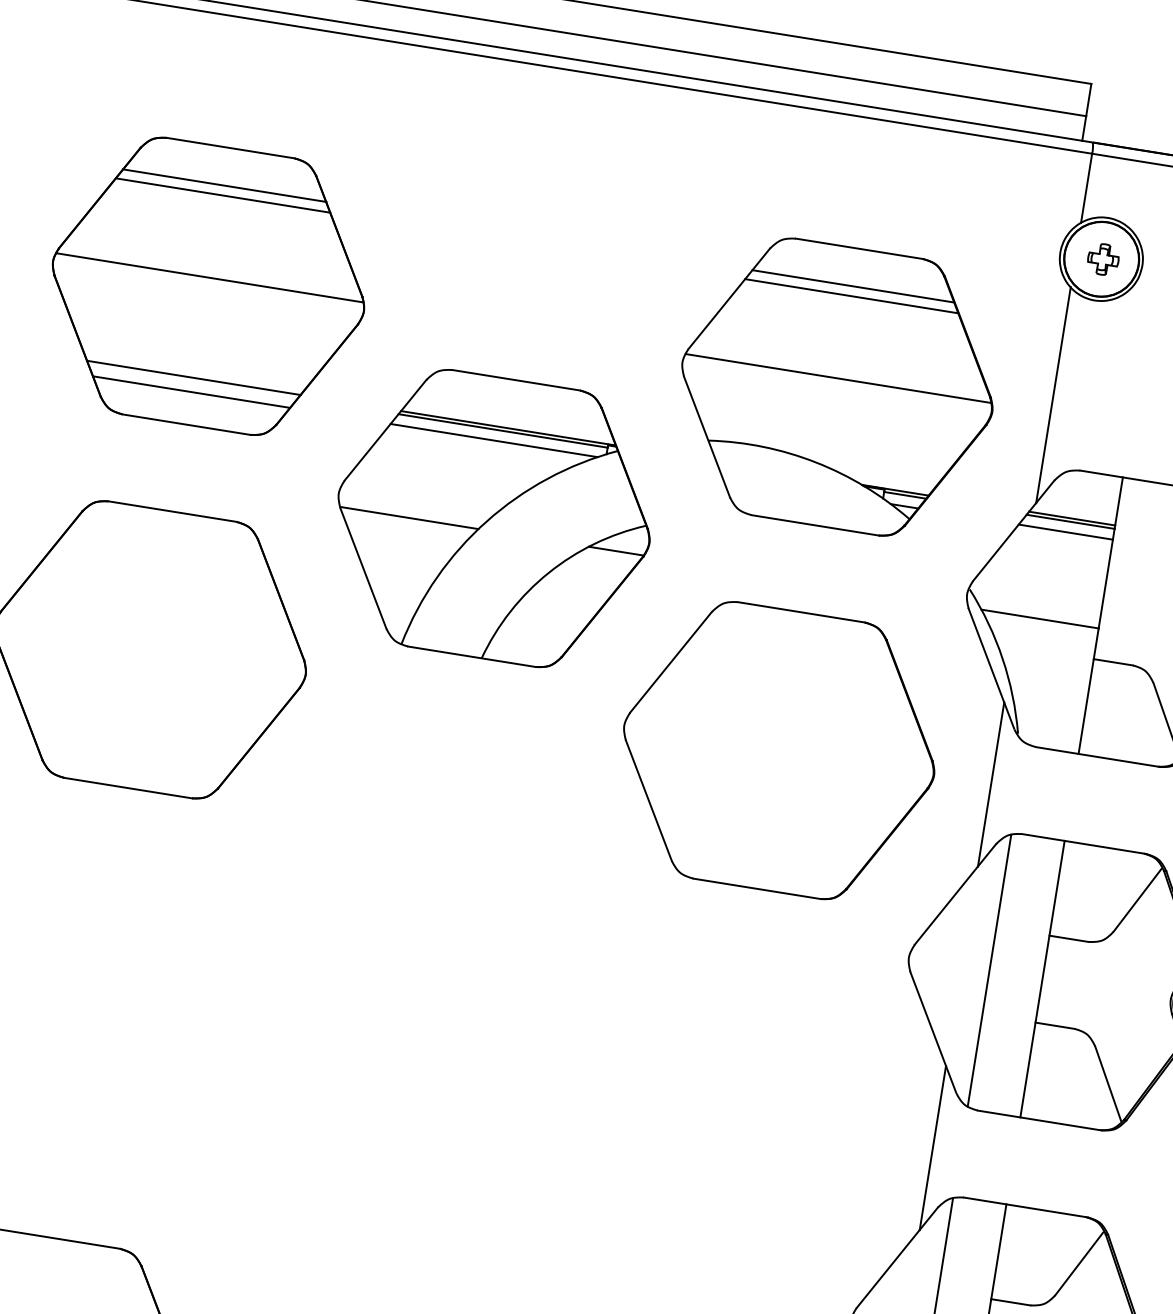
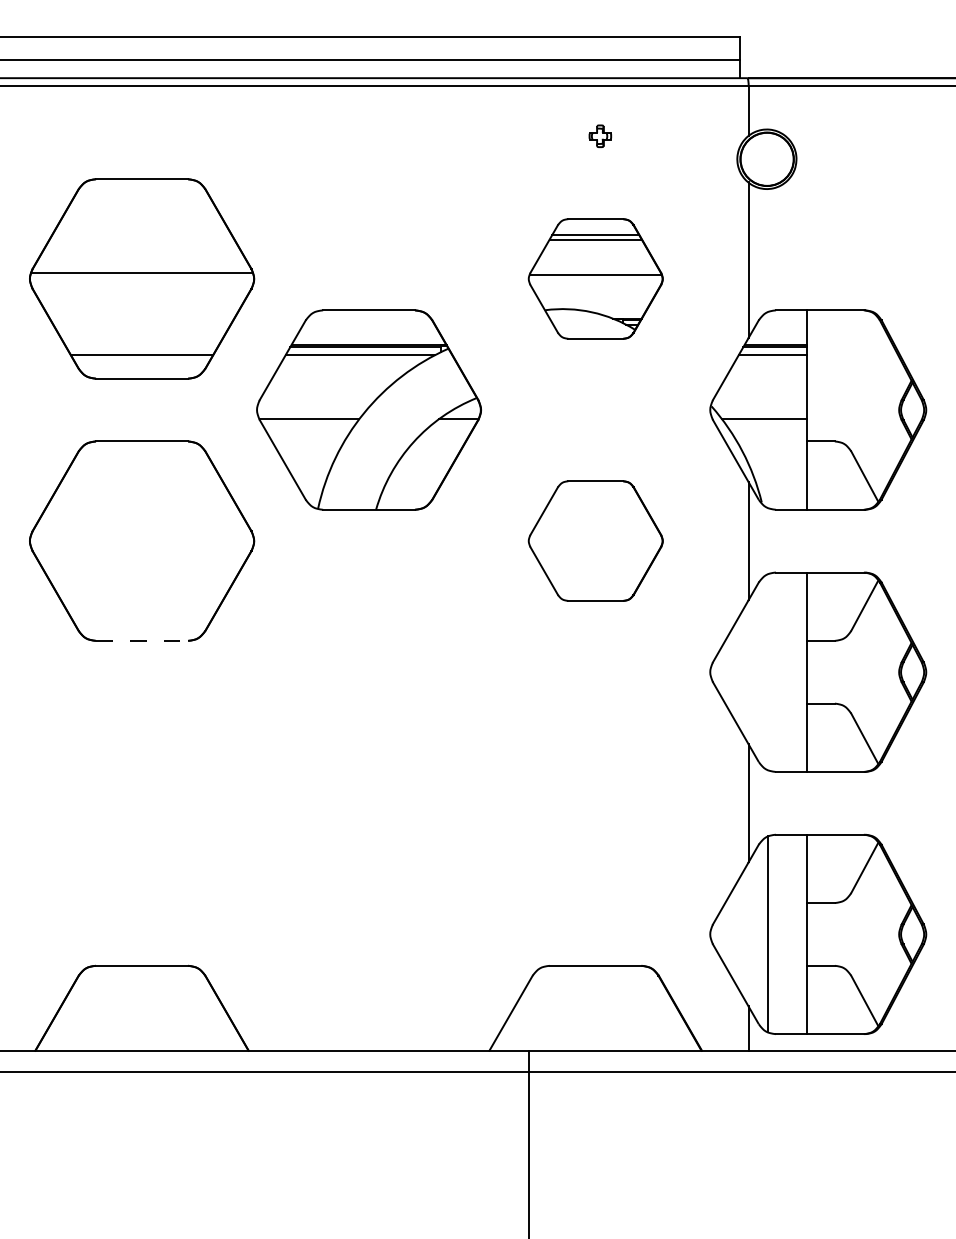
line: (223, 185) -> (141, 206), removed
line: (222, 195) -> (141, 213), removed
part: (1103, 258) -> (600, 135), moved
line: (194, 378) -> (142, 345), removed
part: (837, 386) -> (595, 278), size x0.6
part: (779, 749) -> (595, 540), size x0.6
line: (128, 787) -> (142, 640), solid -> dashed
line: (989, 971) -> (768, 672), removed

